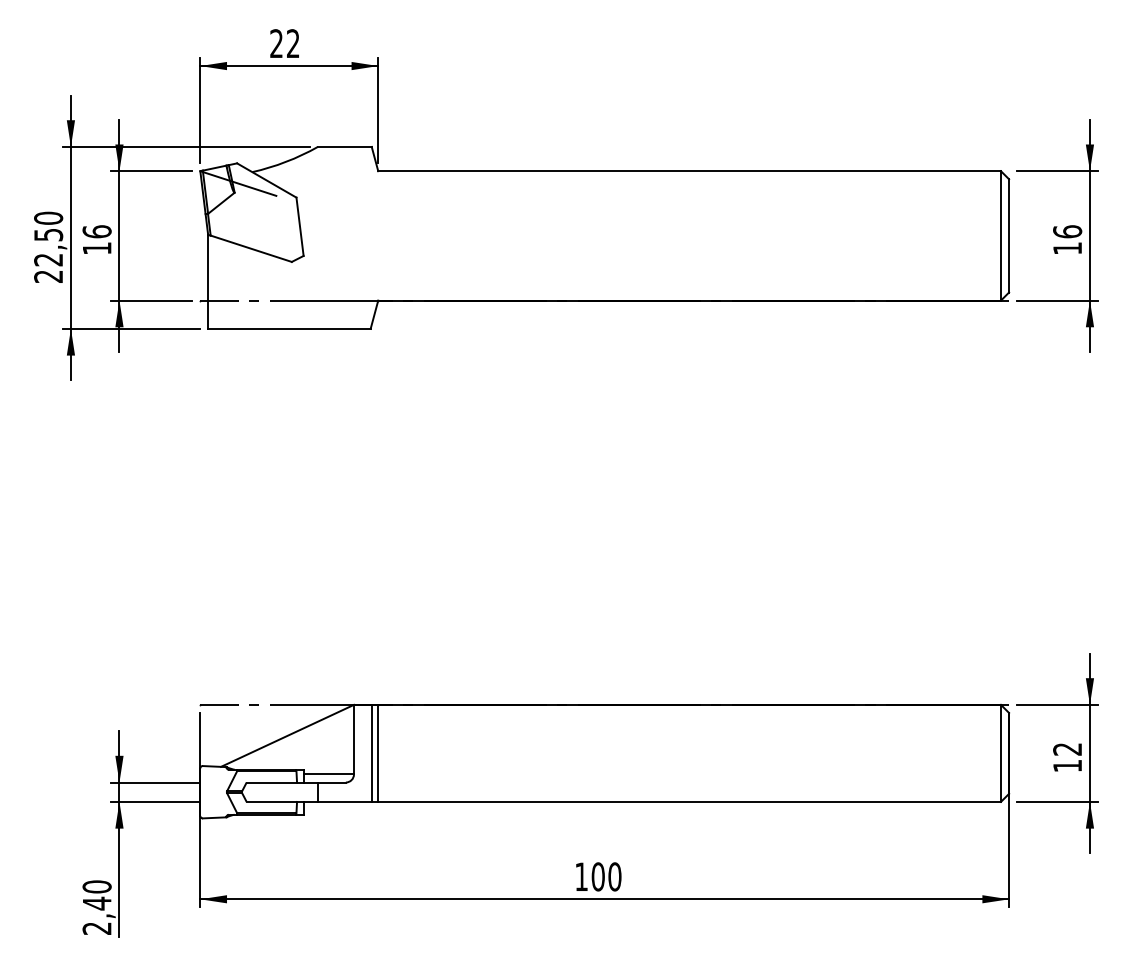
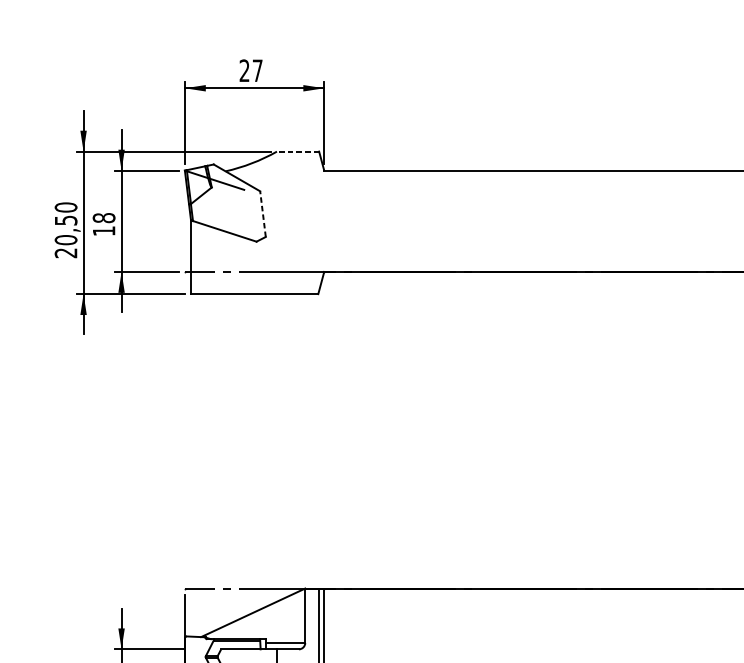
text: (293, 43) -> (257, 70), 22 -> 27
line: (344, 146) -> (297, 151), solid -> dashed
line: (299, 226) -> (262, 213), solid -> dashed
text: (96, 231) -> (103, 217), 16 -> 18
text: (48, 259) -> (66, 239), 22,50 -> 20,50

